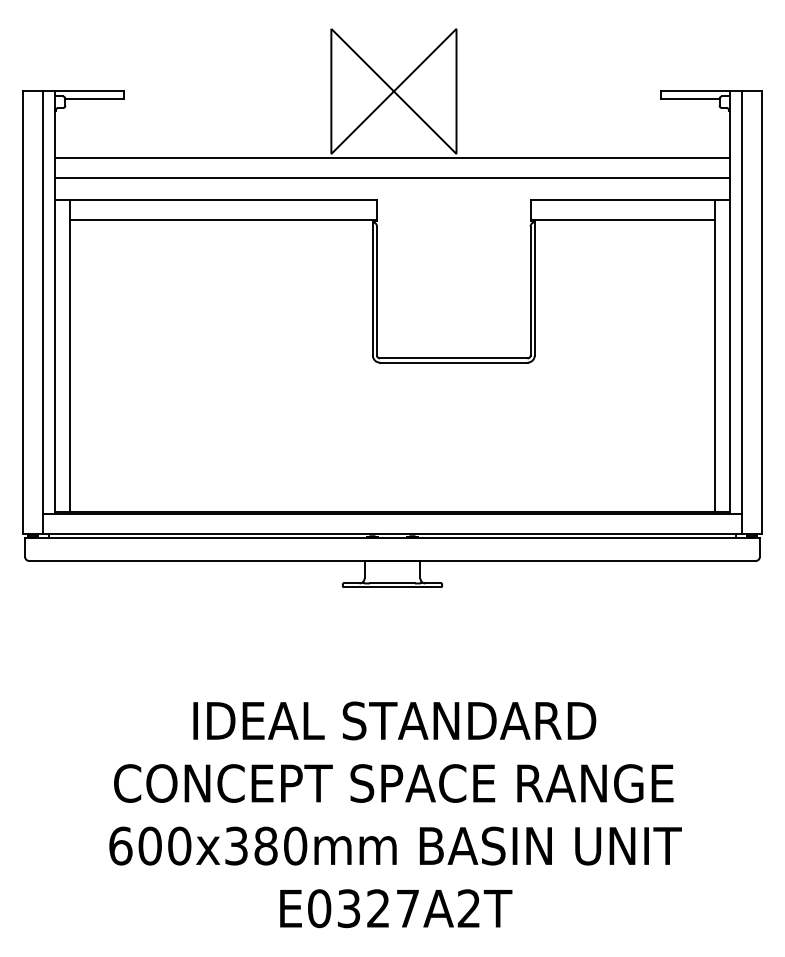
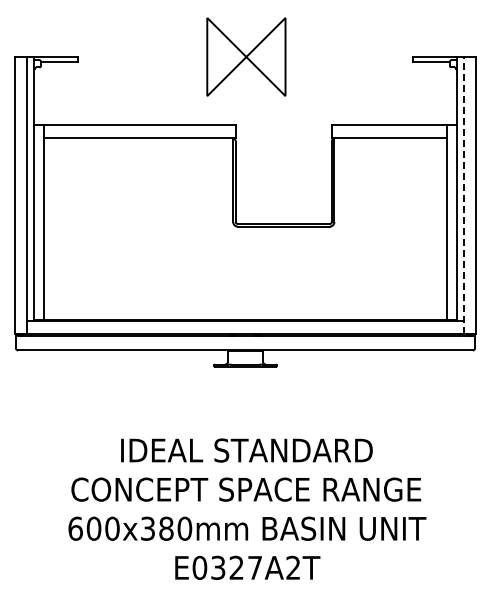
line: (394, 157) -> (246, 98), removed
line: (394, 178) -> (246, 111), removed
line: (741, 312) -> (463, 195), solid -> dashed

